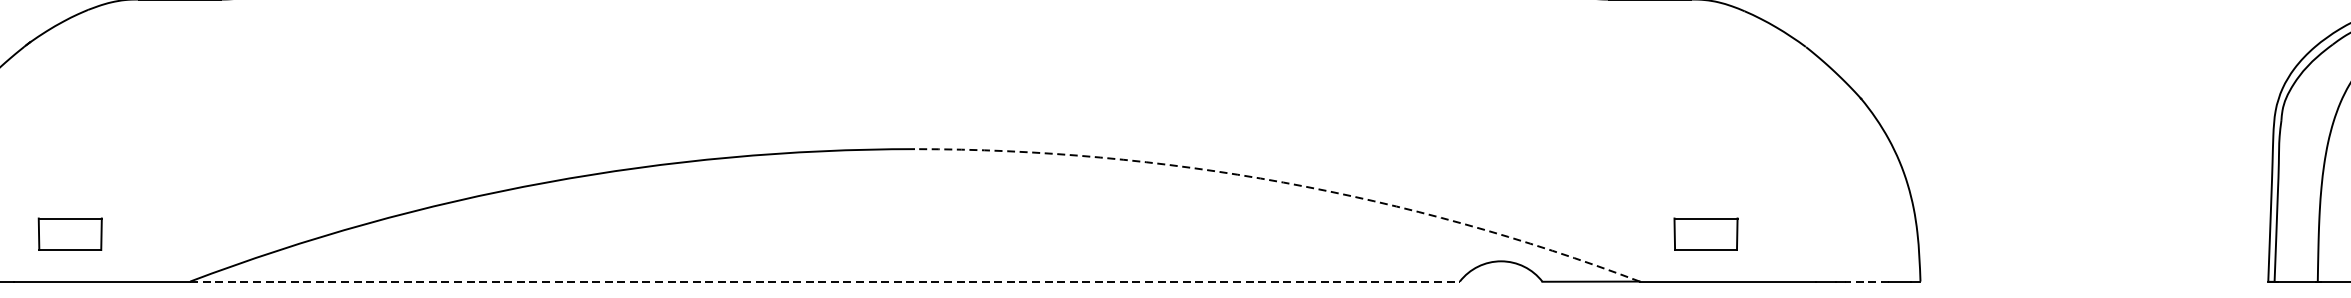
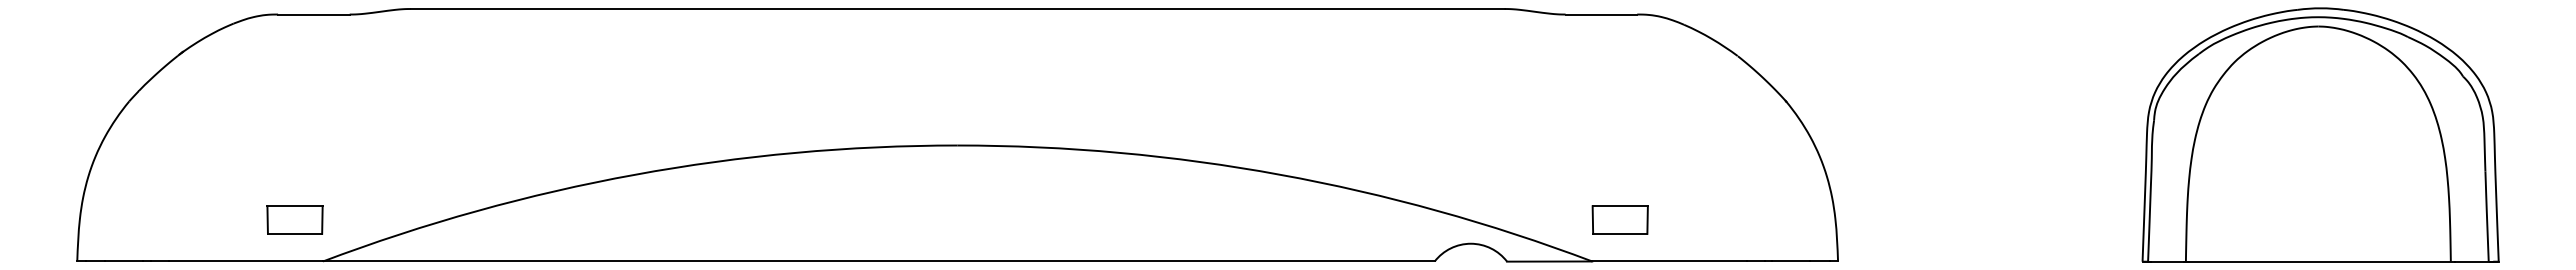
arc: (1283, 182) -> (1280, 174), dashed -> solid
part: (69, 233) -> (294, 219), moved
part: (1705, 233) -> (1619, 219), moved
line: (824, 281) -> (878, 261), dashed -> solid
line: (1866, 281) -> (1790, 261), dashed -> solid

